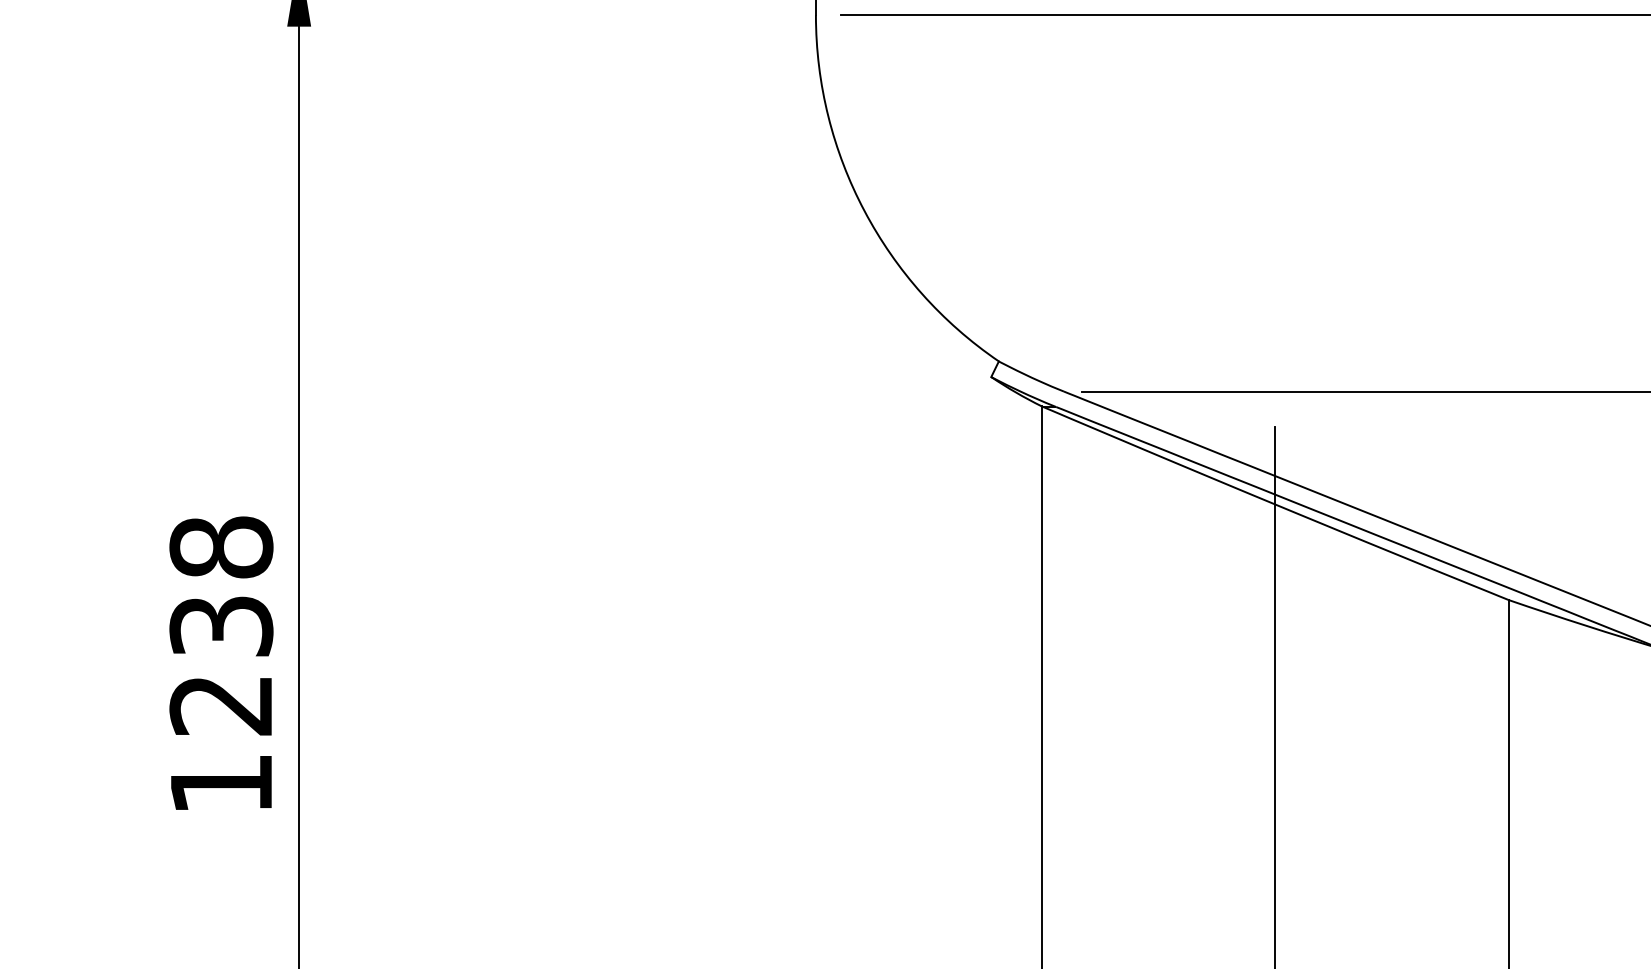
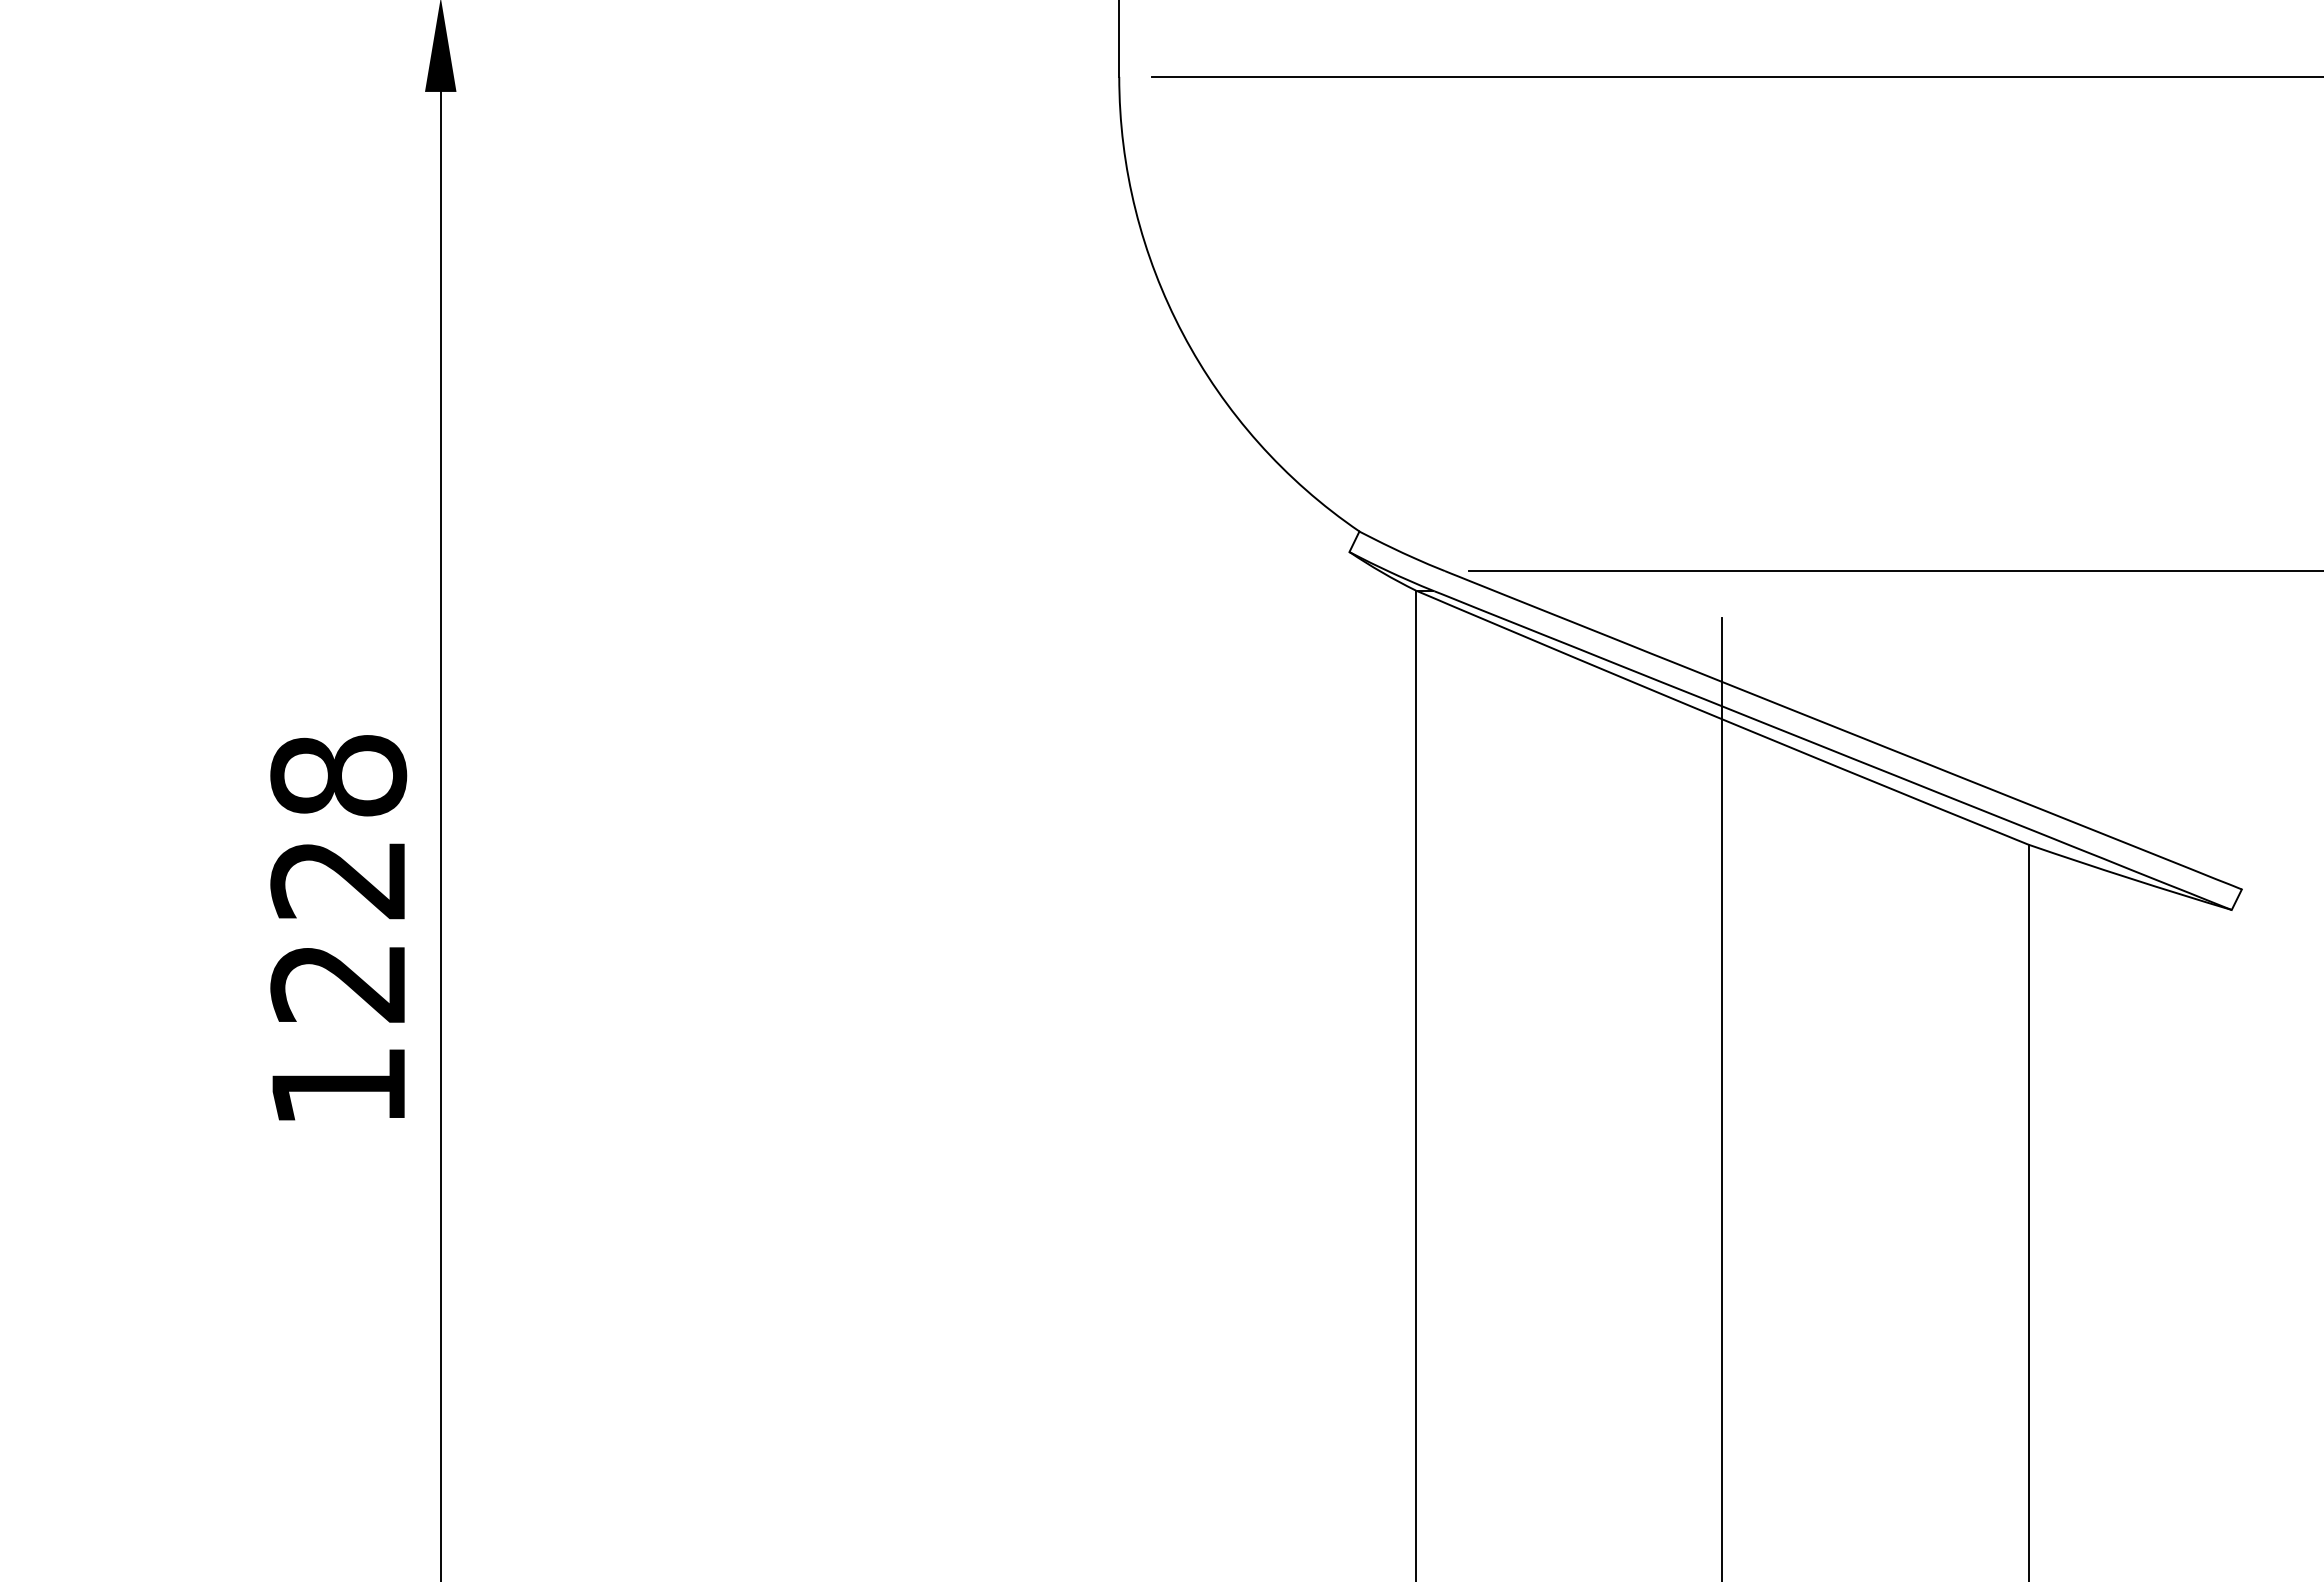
text: (221, 626) -> (338, 879), 1238 -> 1228

